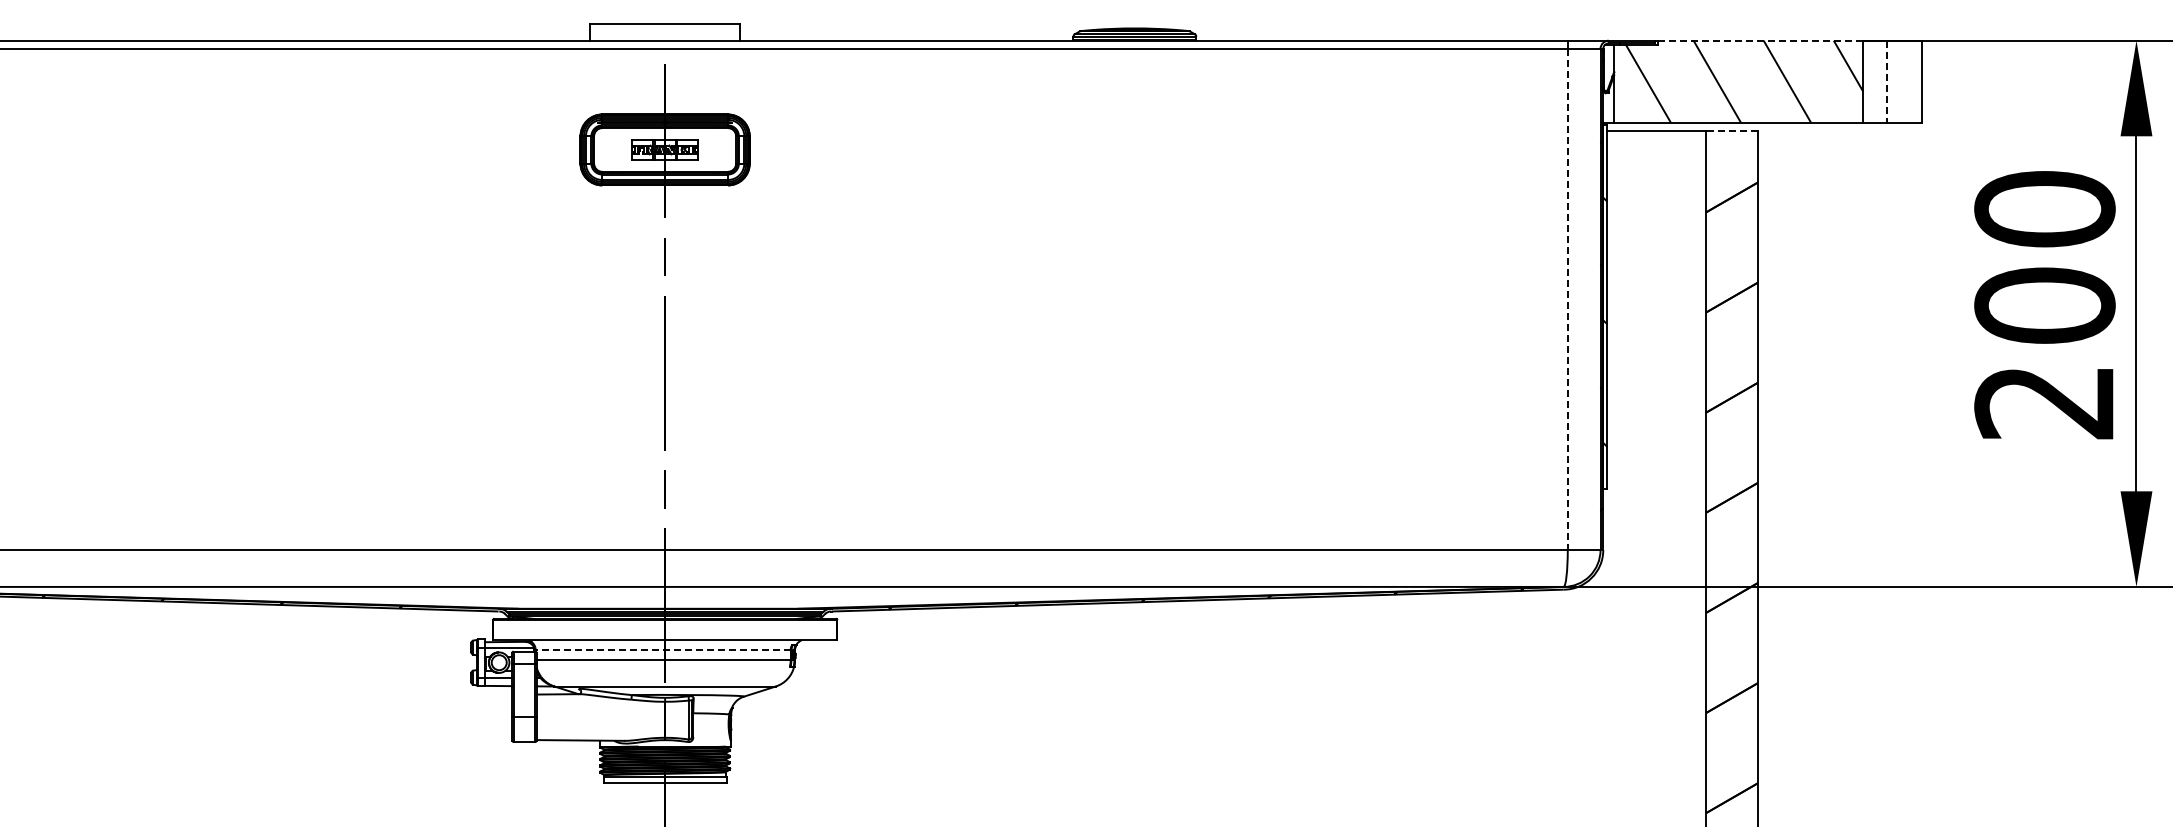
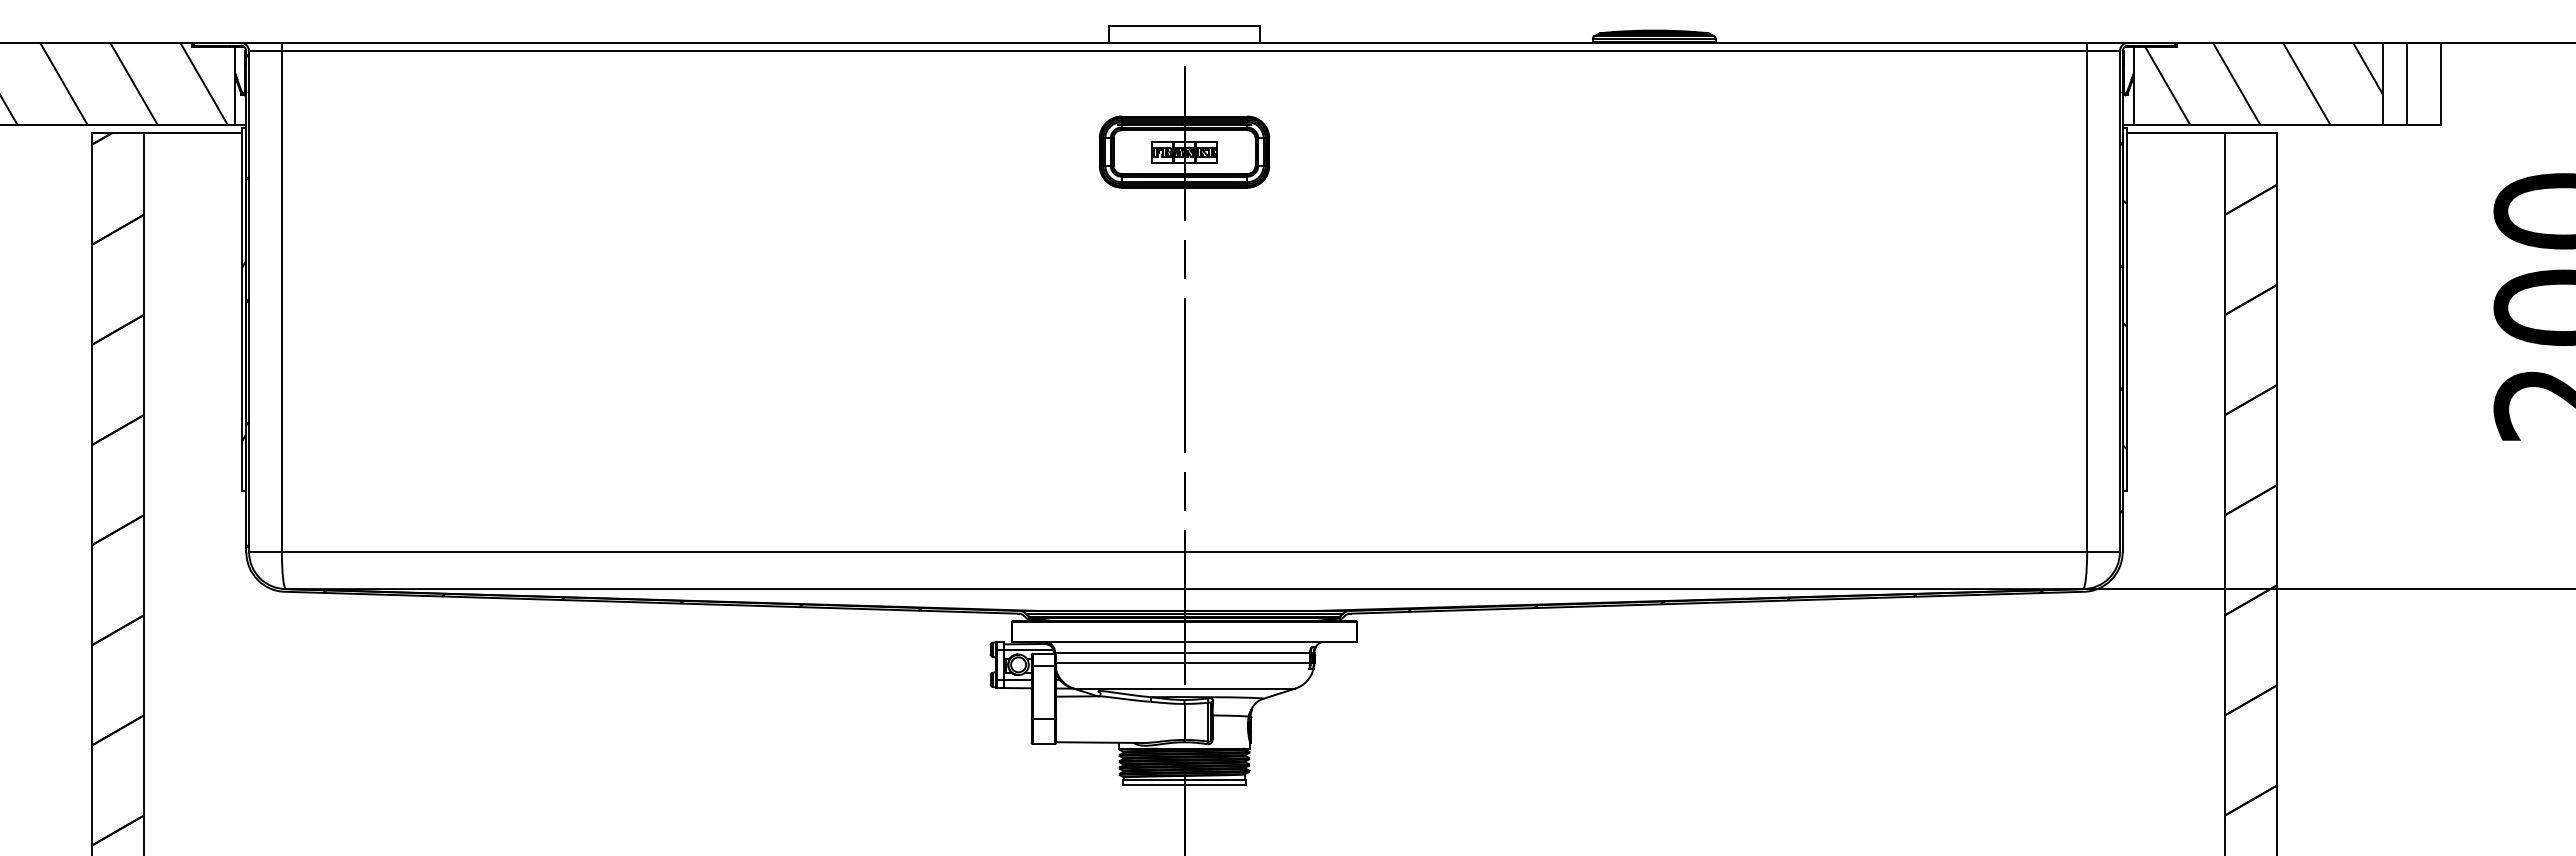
line: (1761, 40) -> (2280, 42), dashed -> solid
line: (1887, 81) -> (2406, 83), dashed -> solid
line: (1732, 130) -> (2251, 132), dashed -> solid
line: (1568, 299) -> (2087, 301), dashed -> solid
line: (663, 650) -> (1182, 652), dashed -> solid

